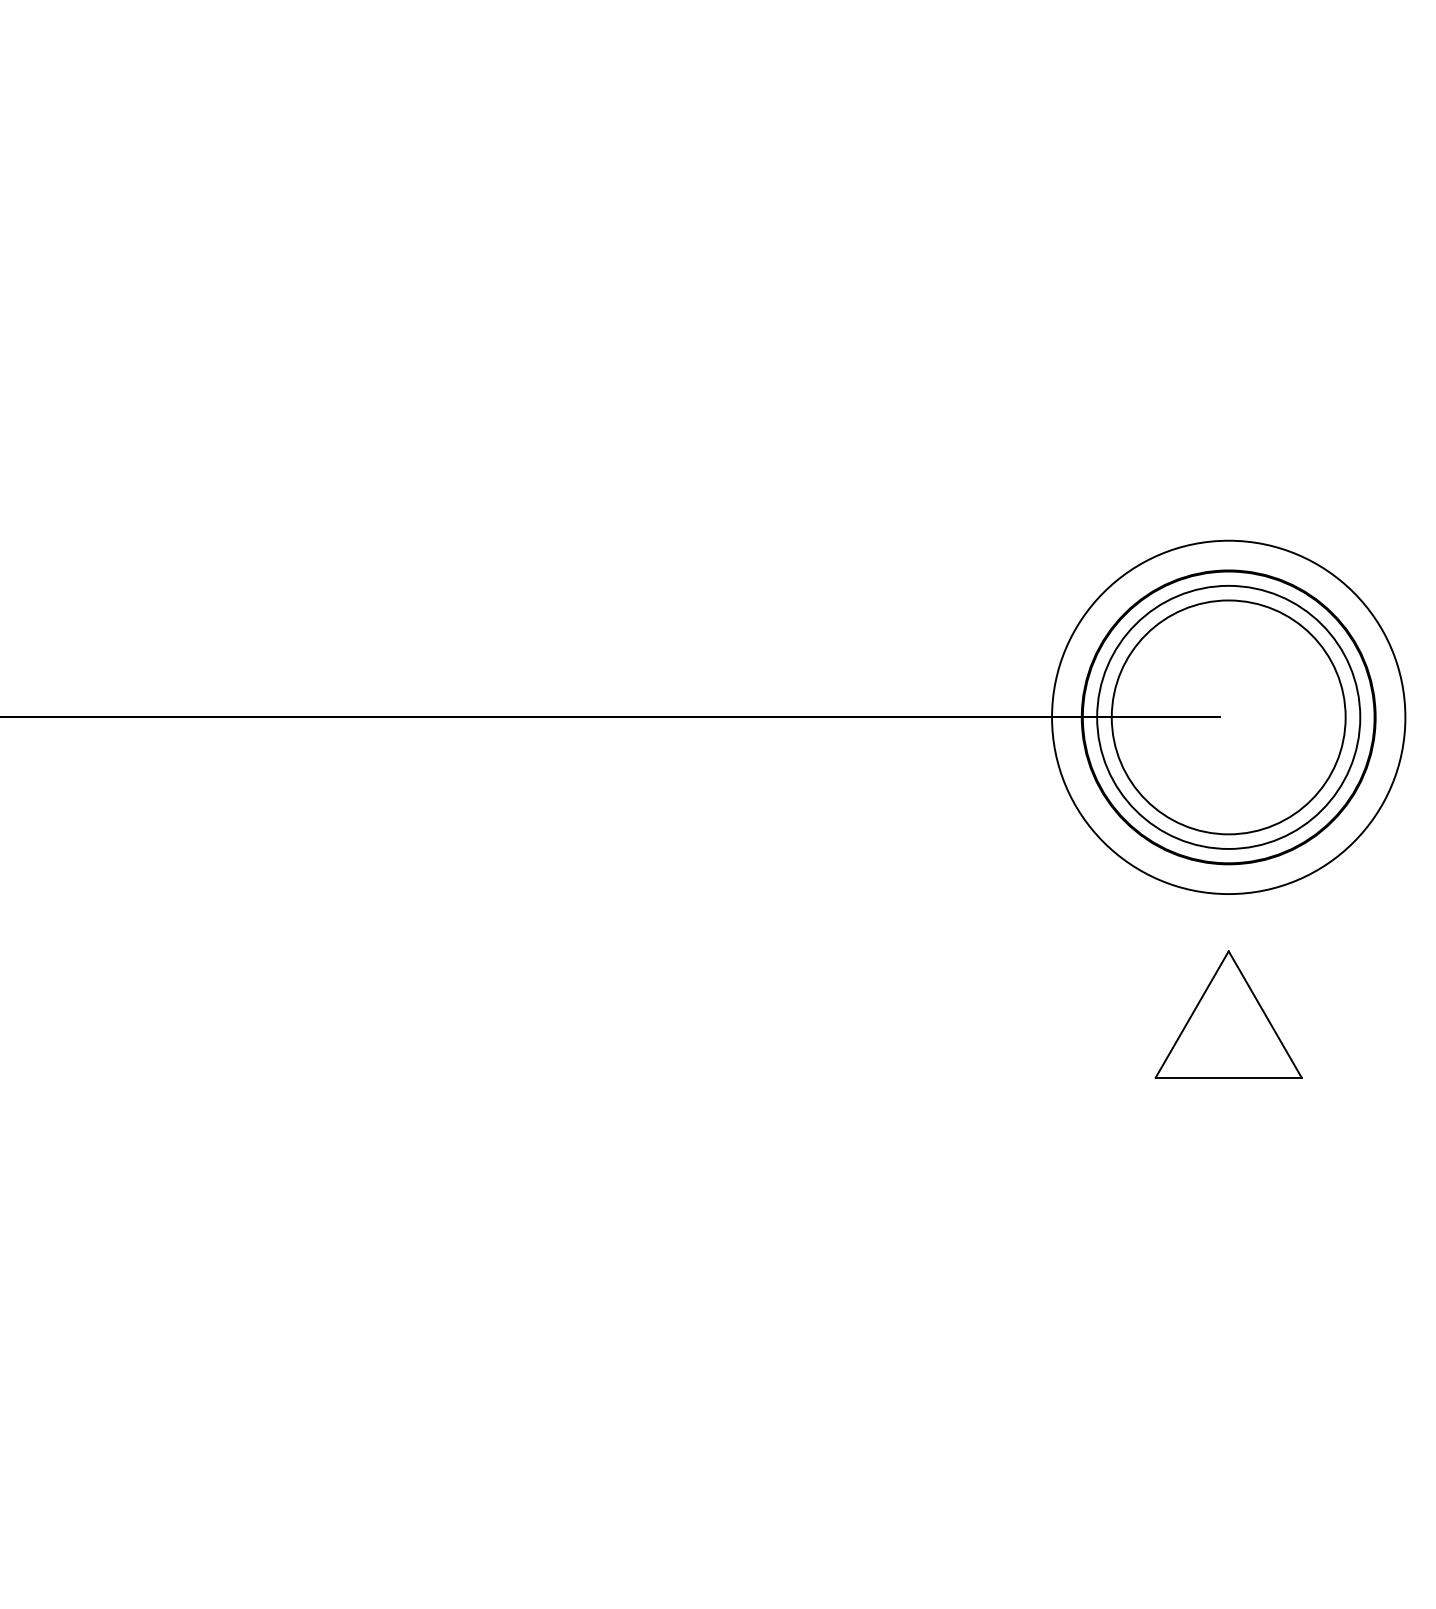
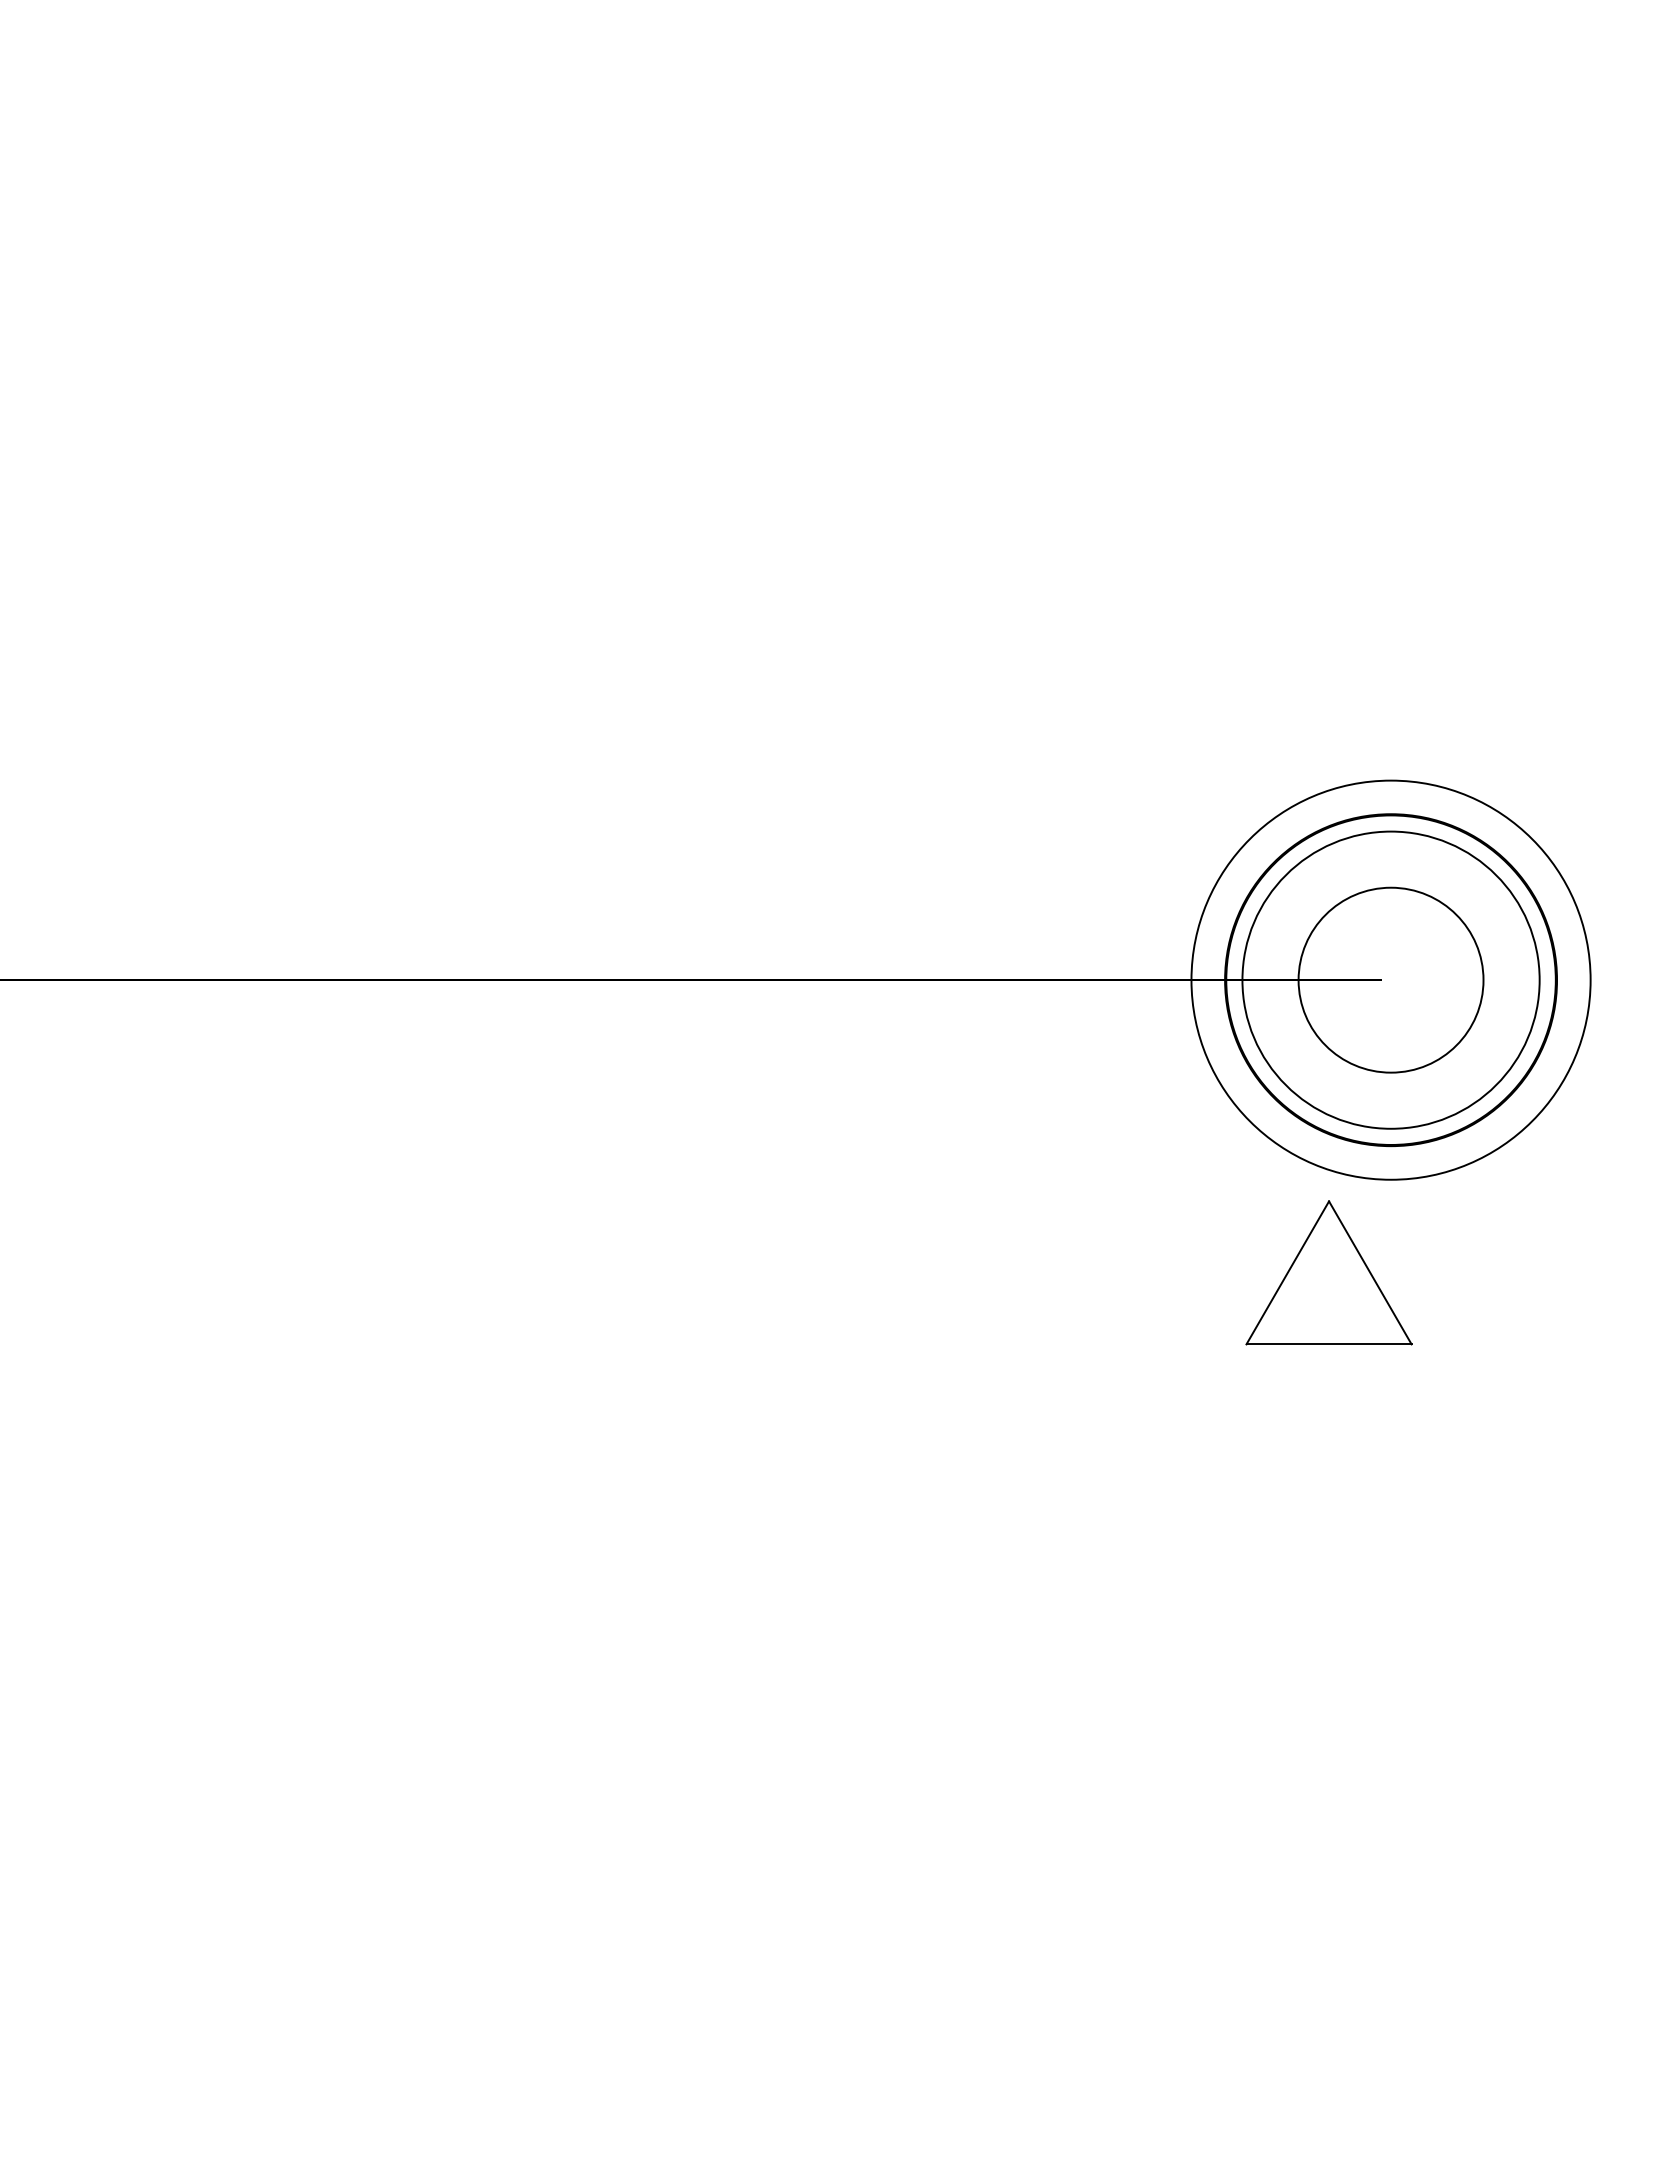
circle: (1228, 717) -> (1390, 980), size x0.7
part: (1228, 1014) -> (1328, 1272), moved

